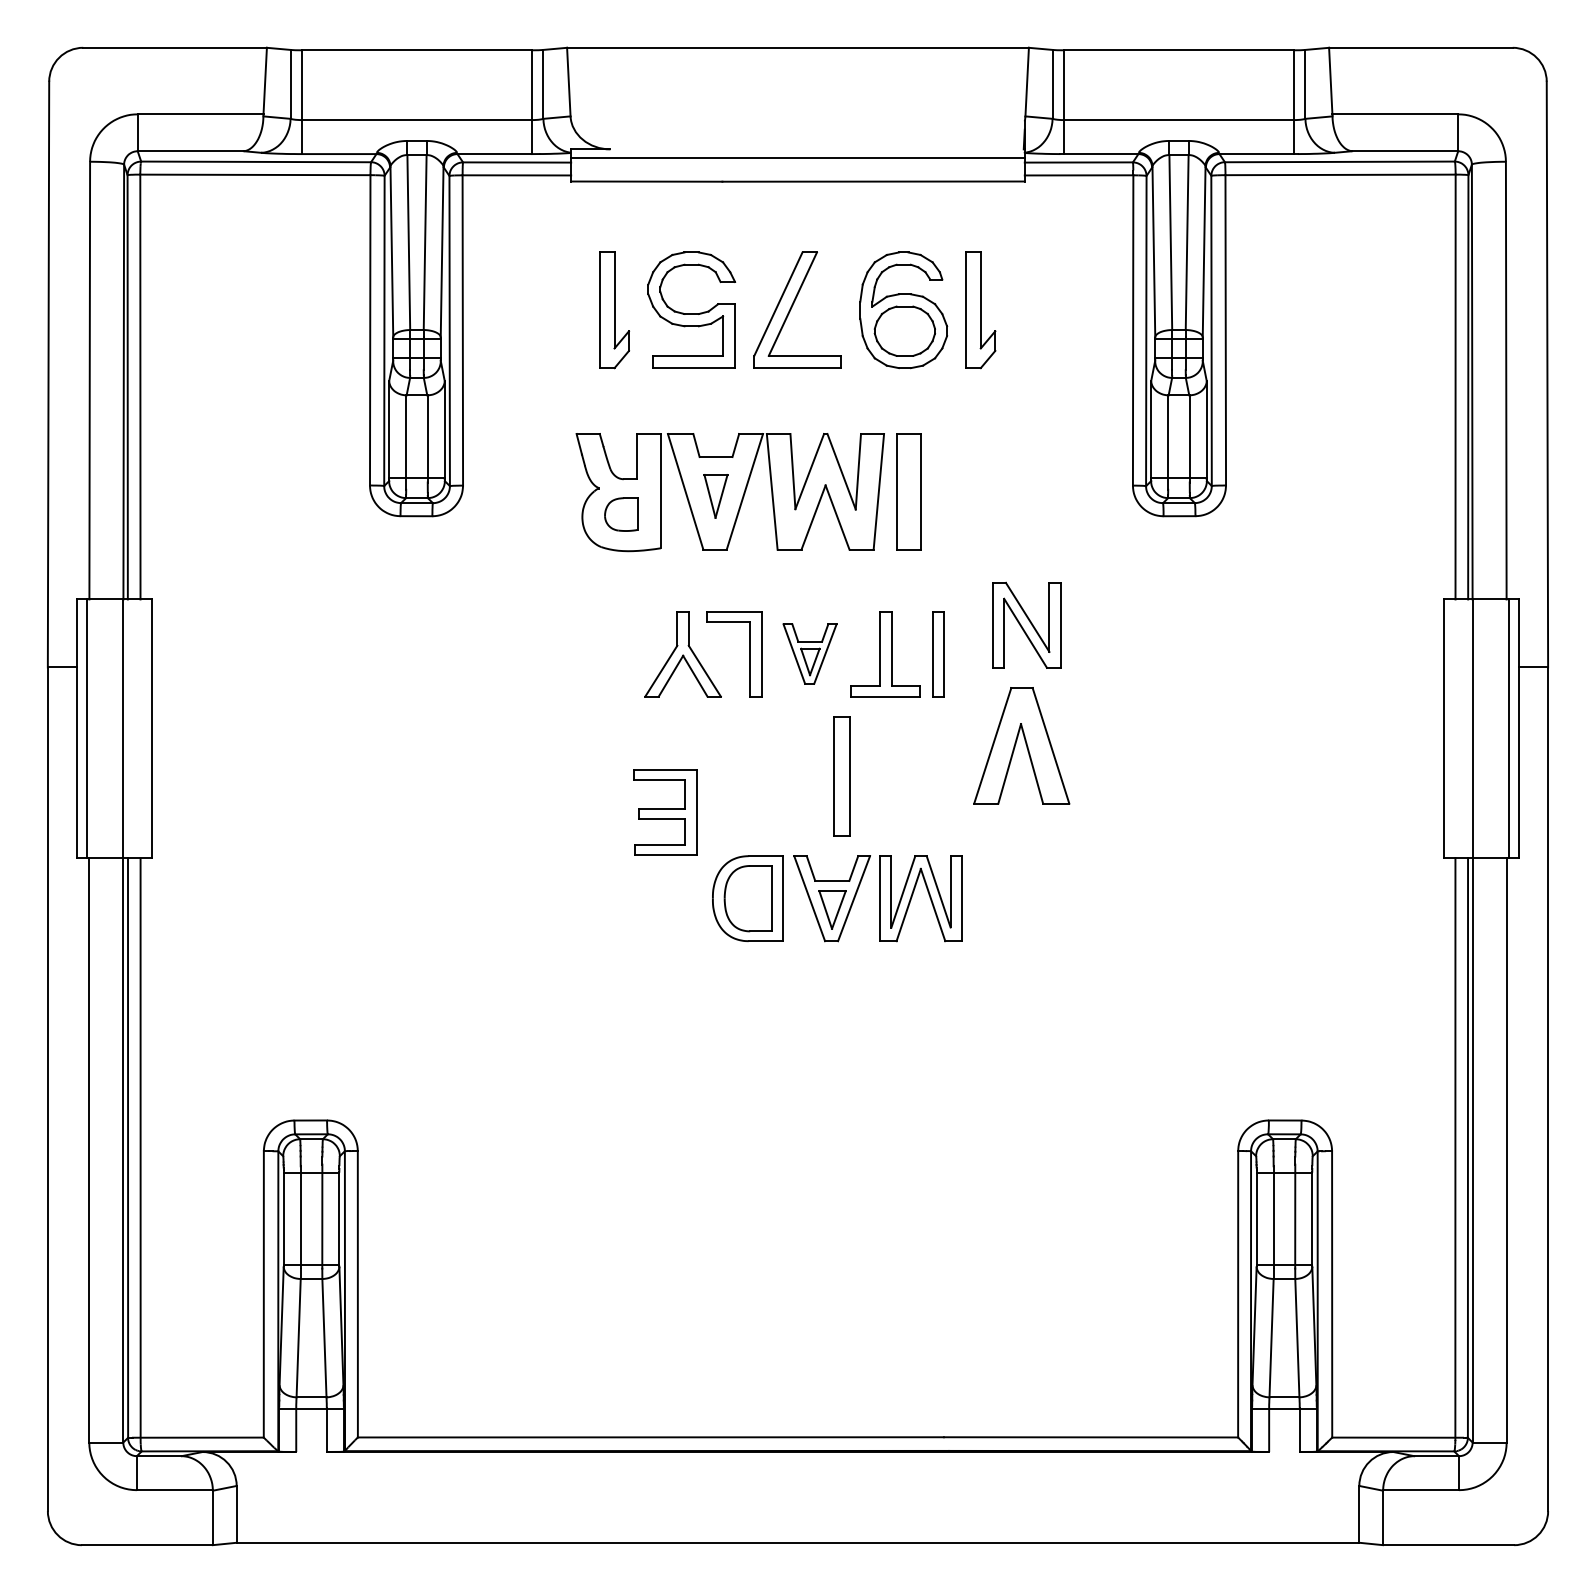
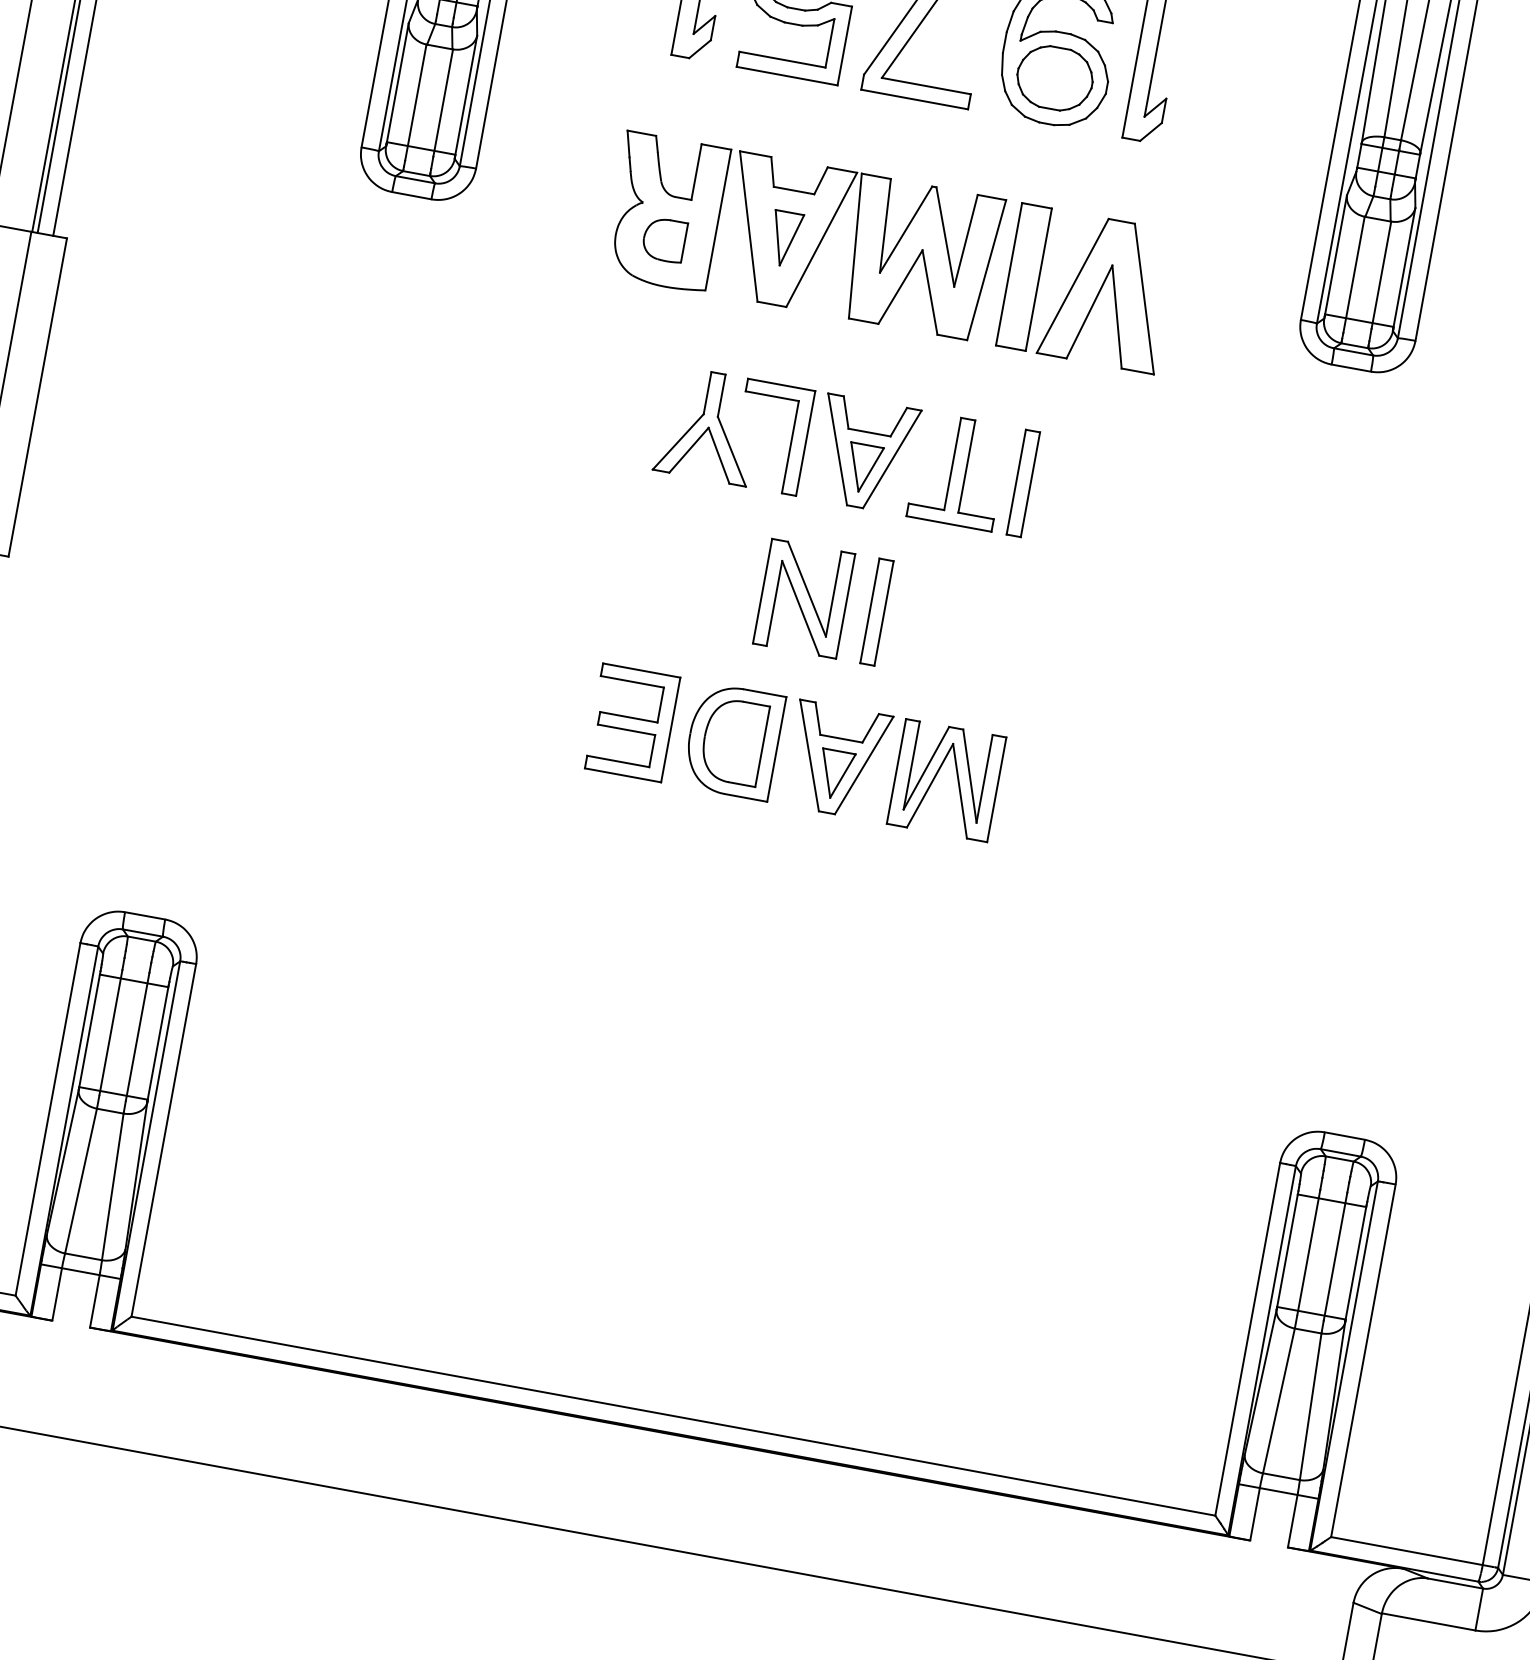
part: (1026, 624) -> (803, 597), moved
part: (809, 653) -> (864, 453), size x1.43
part: (1021, 745) -> (1108, 292), moved
part: (841, 776) -> (876, 612), size x0.71
part: (665, 812) -> (632, 722), moved

